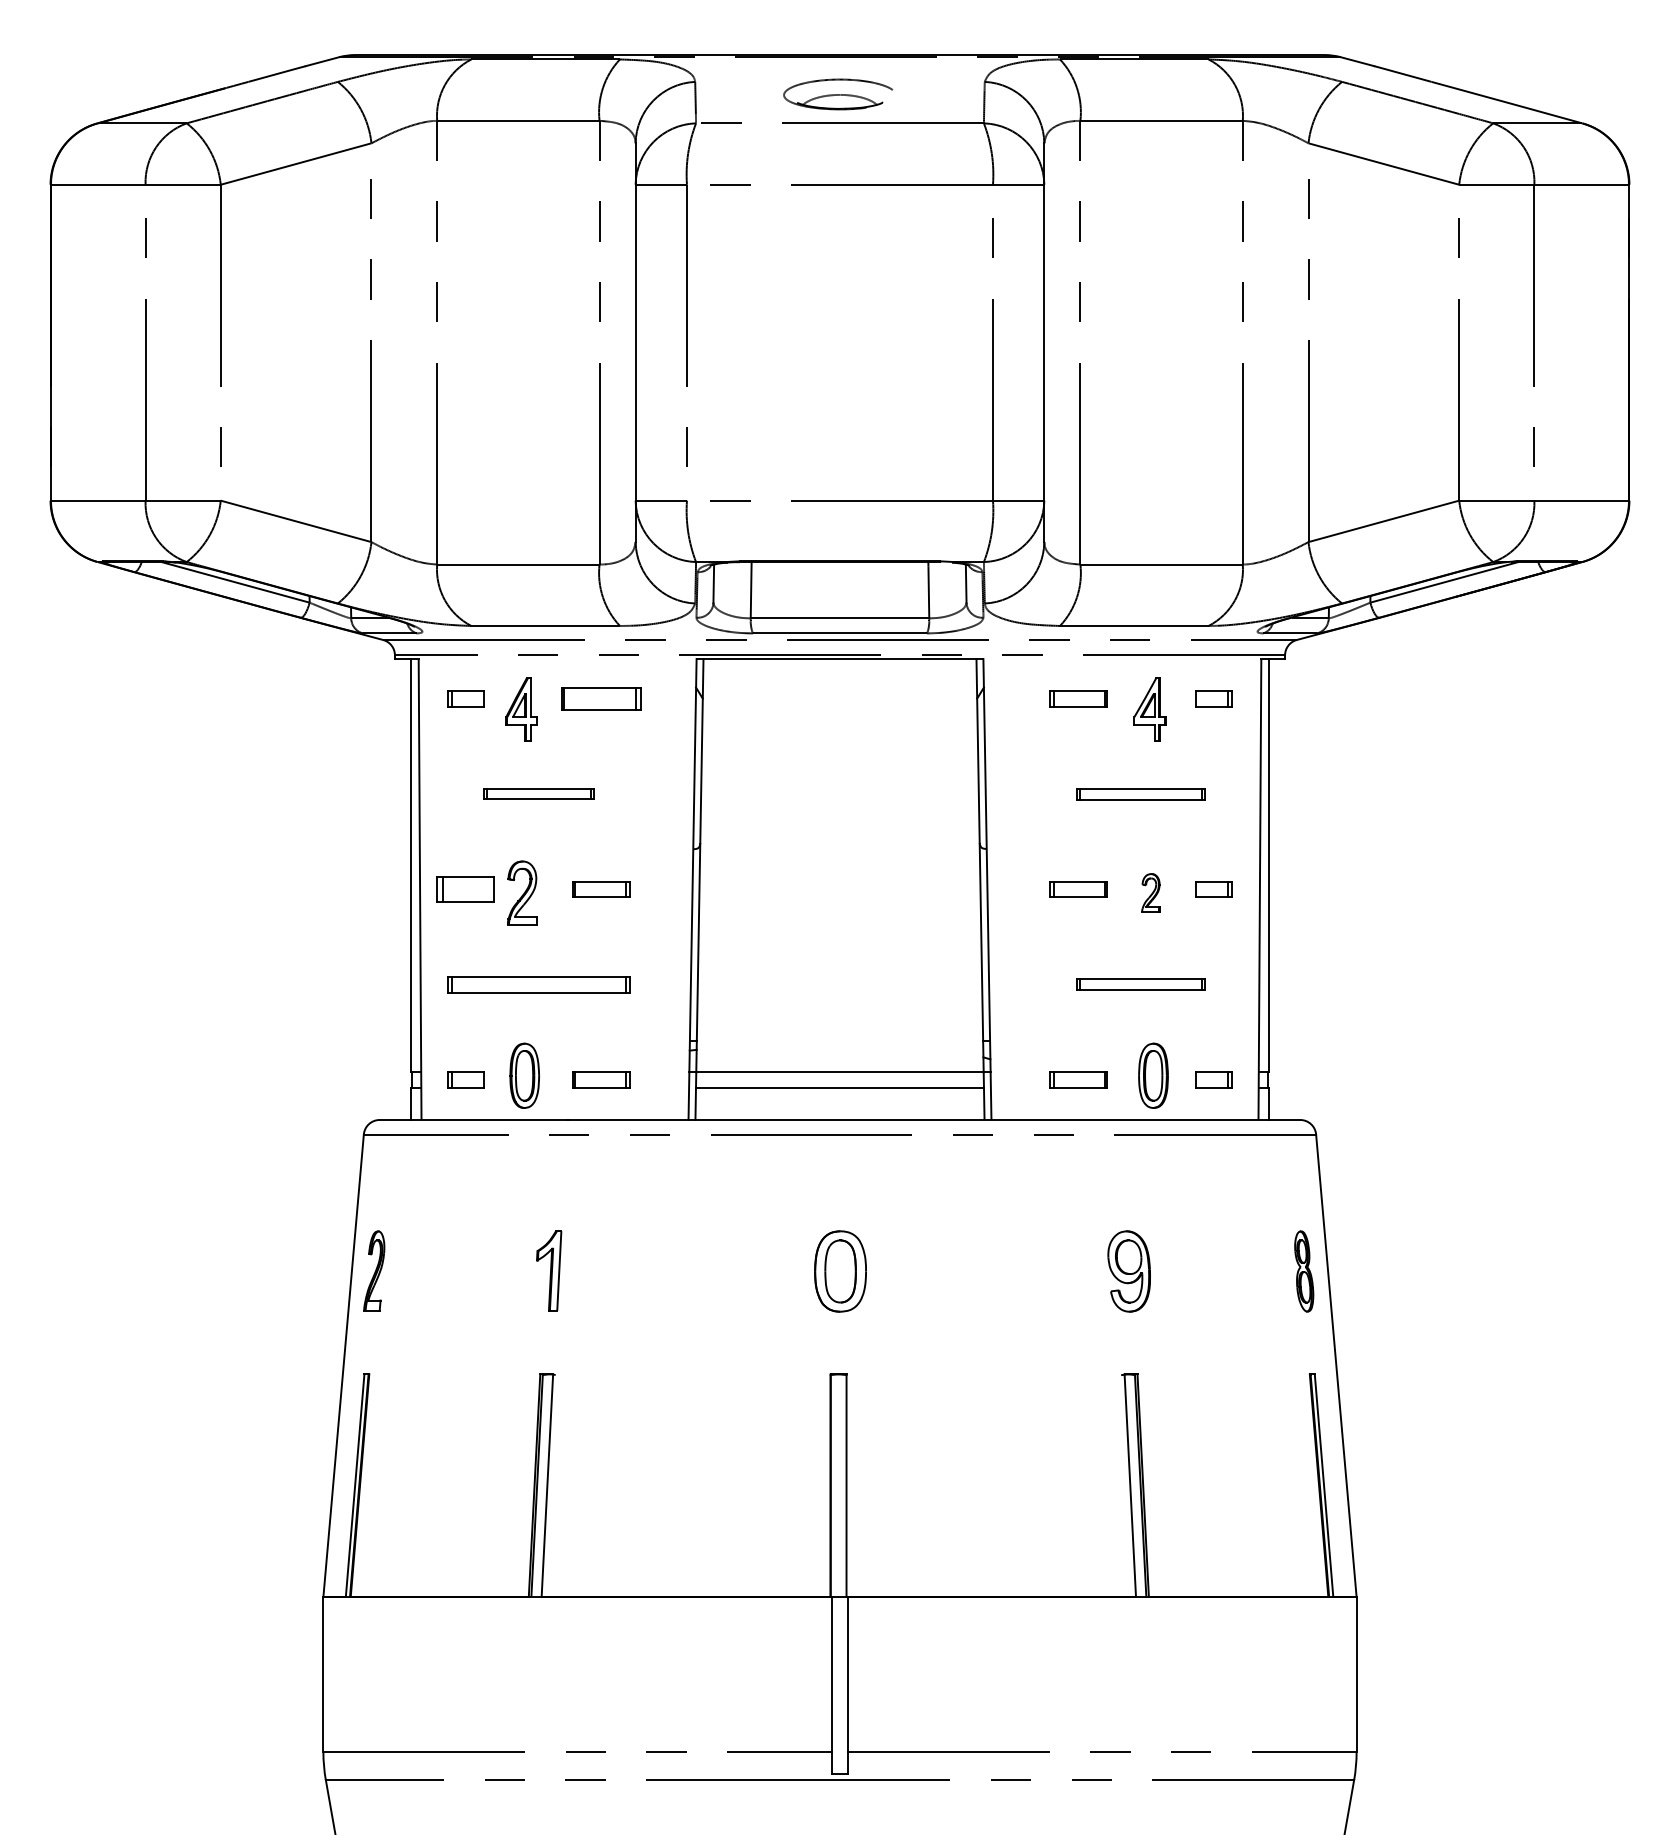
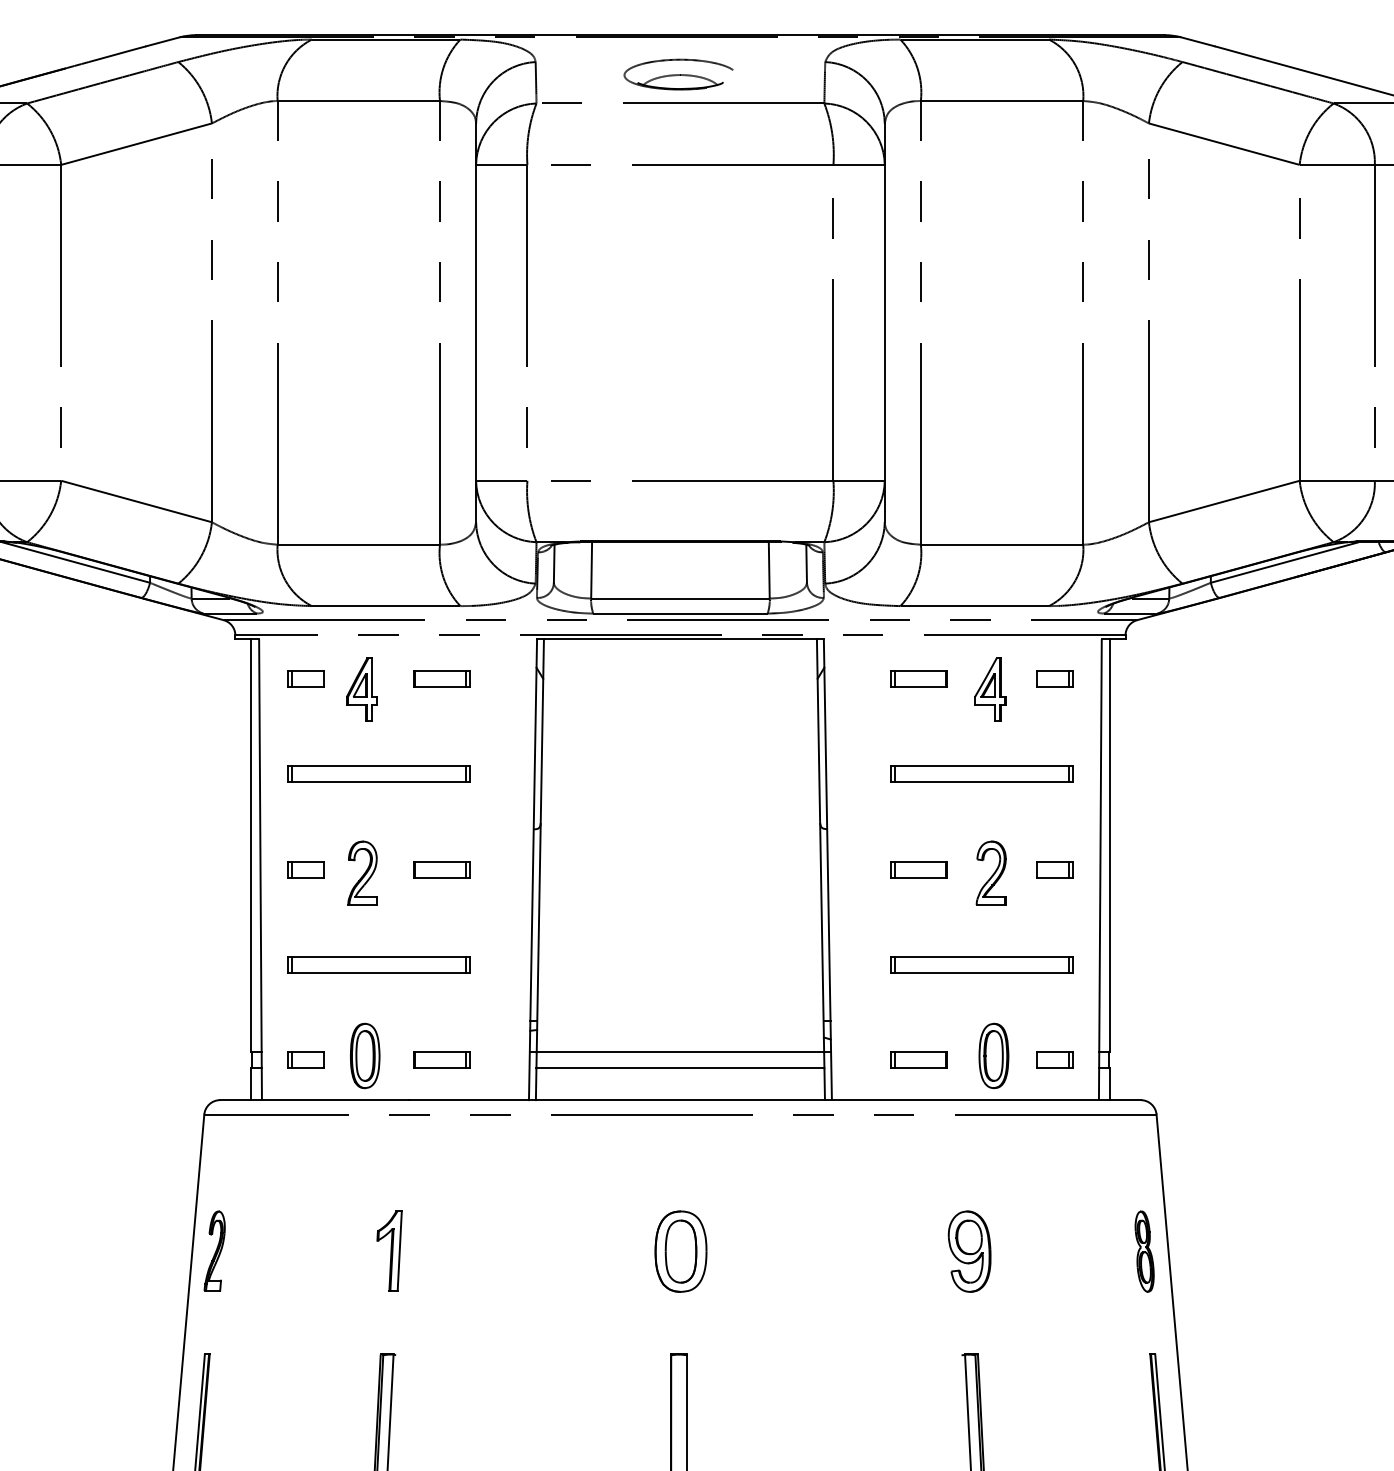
part: (601, 698) -> (441, 678), size x0.71
part: (538, 793) -> (378, 773), size x1.67
part: (1140, 793) -> (980, 773), size x1.43
part: (465, 889) -> (305, 869), size x0.62
part: (1150, 892) -> (990, 872), size x1.67
part: (1140, 984) -> (980, 964), size x1.43

